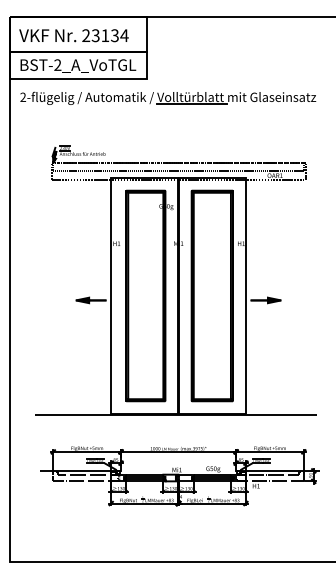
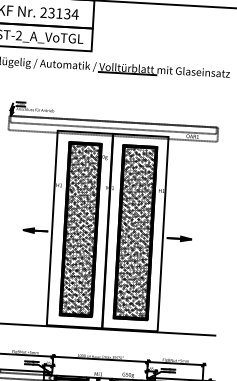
hatch: (145, 295) -> (80, 229), added
hatch: (211, 295) -> (134, 232), added

